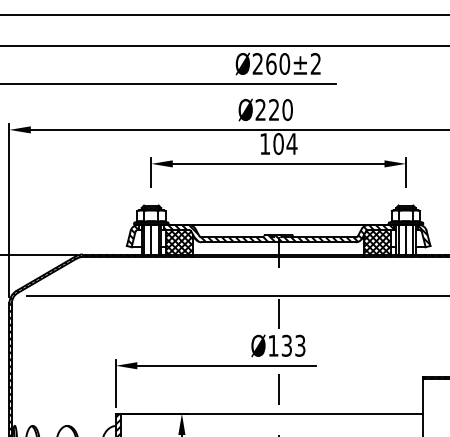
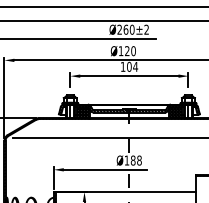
text: (259, 108) -> (120, 50), Ø220 -> Ø120
text: (291, 345) -> (135, 160), Ø133 -> Ø188

